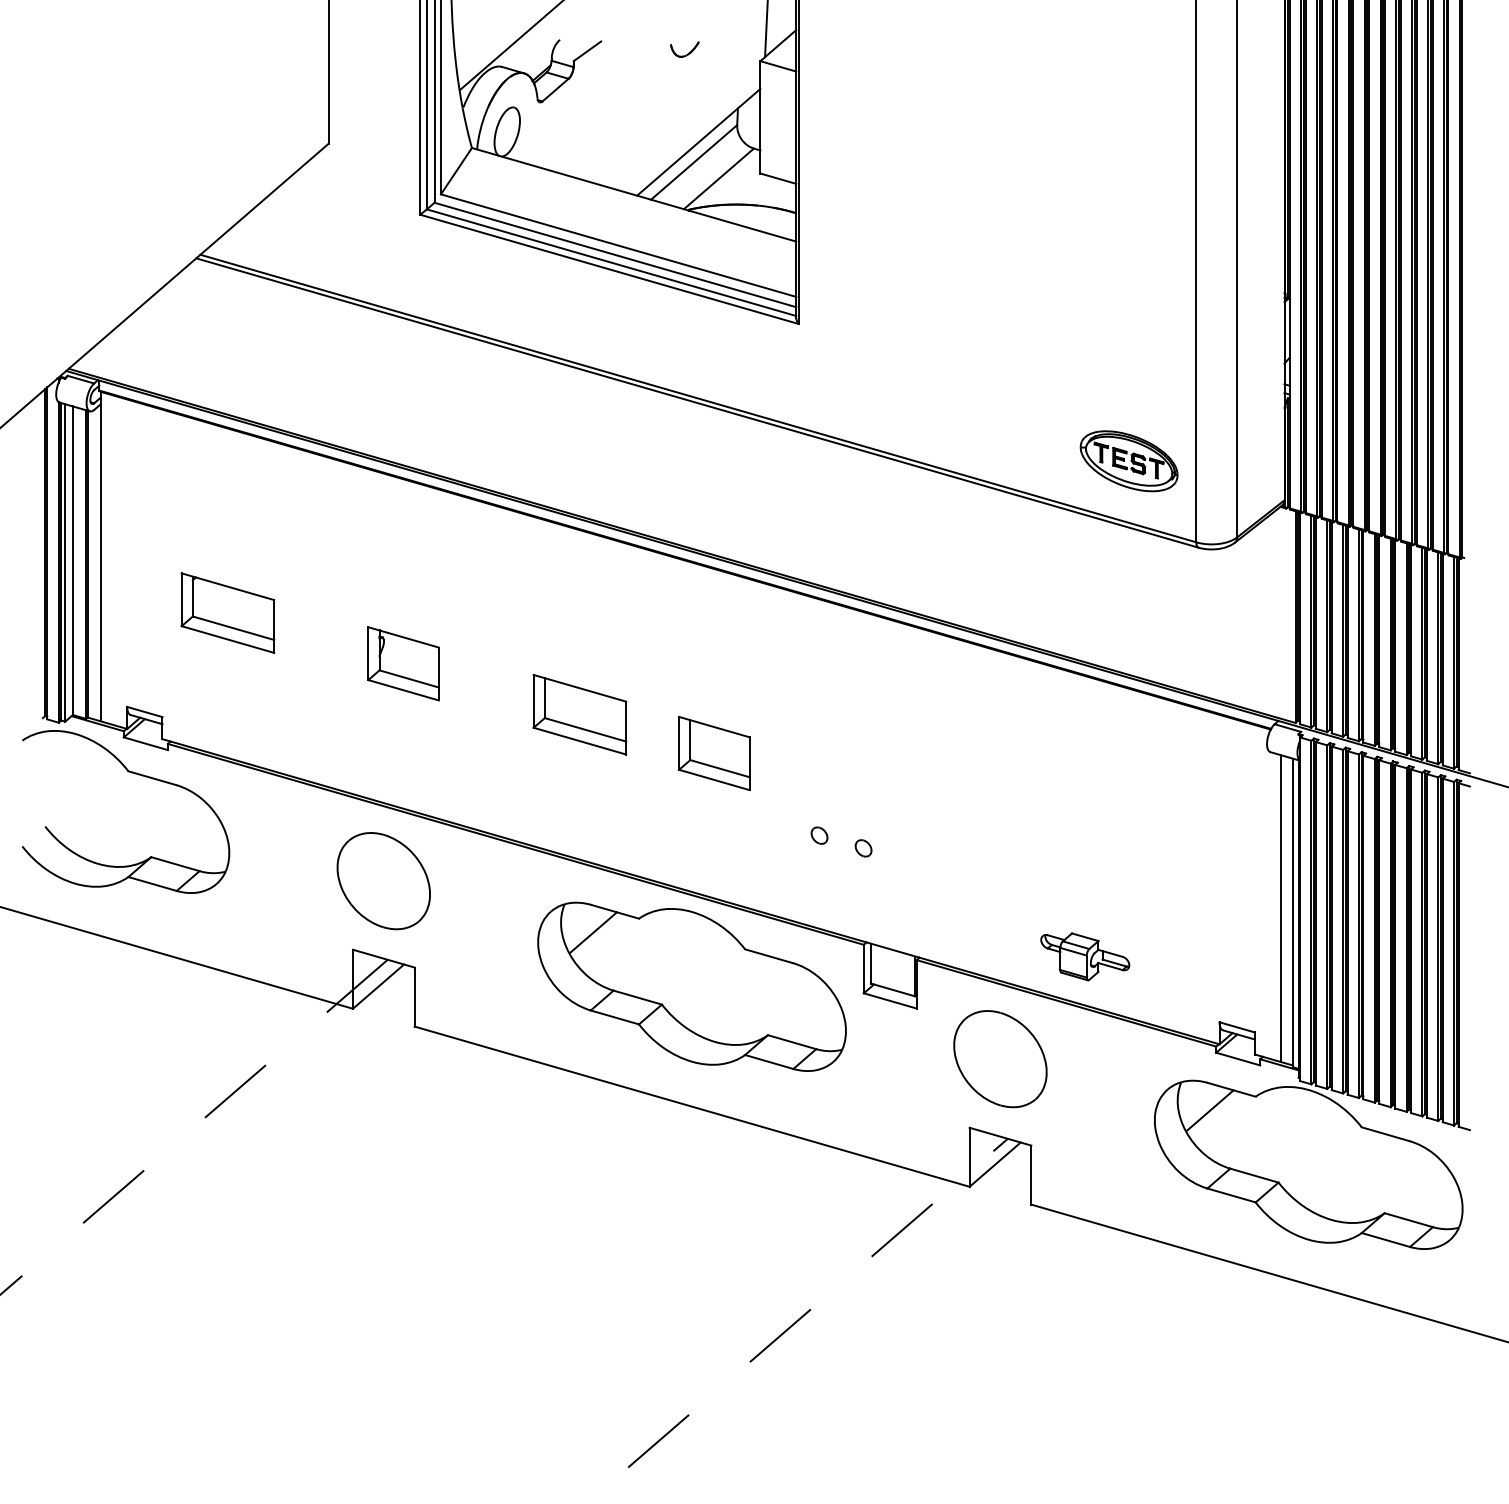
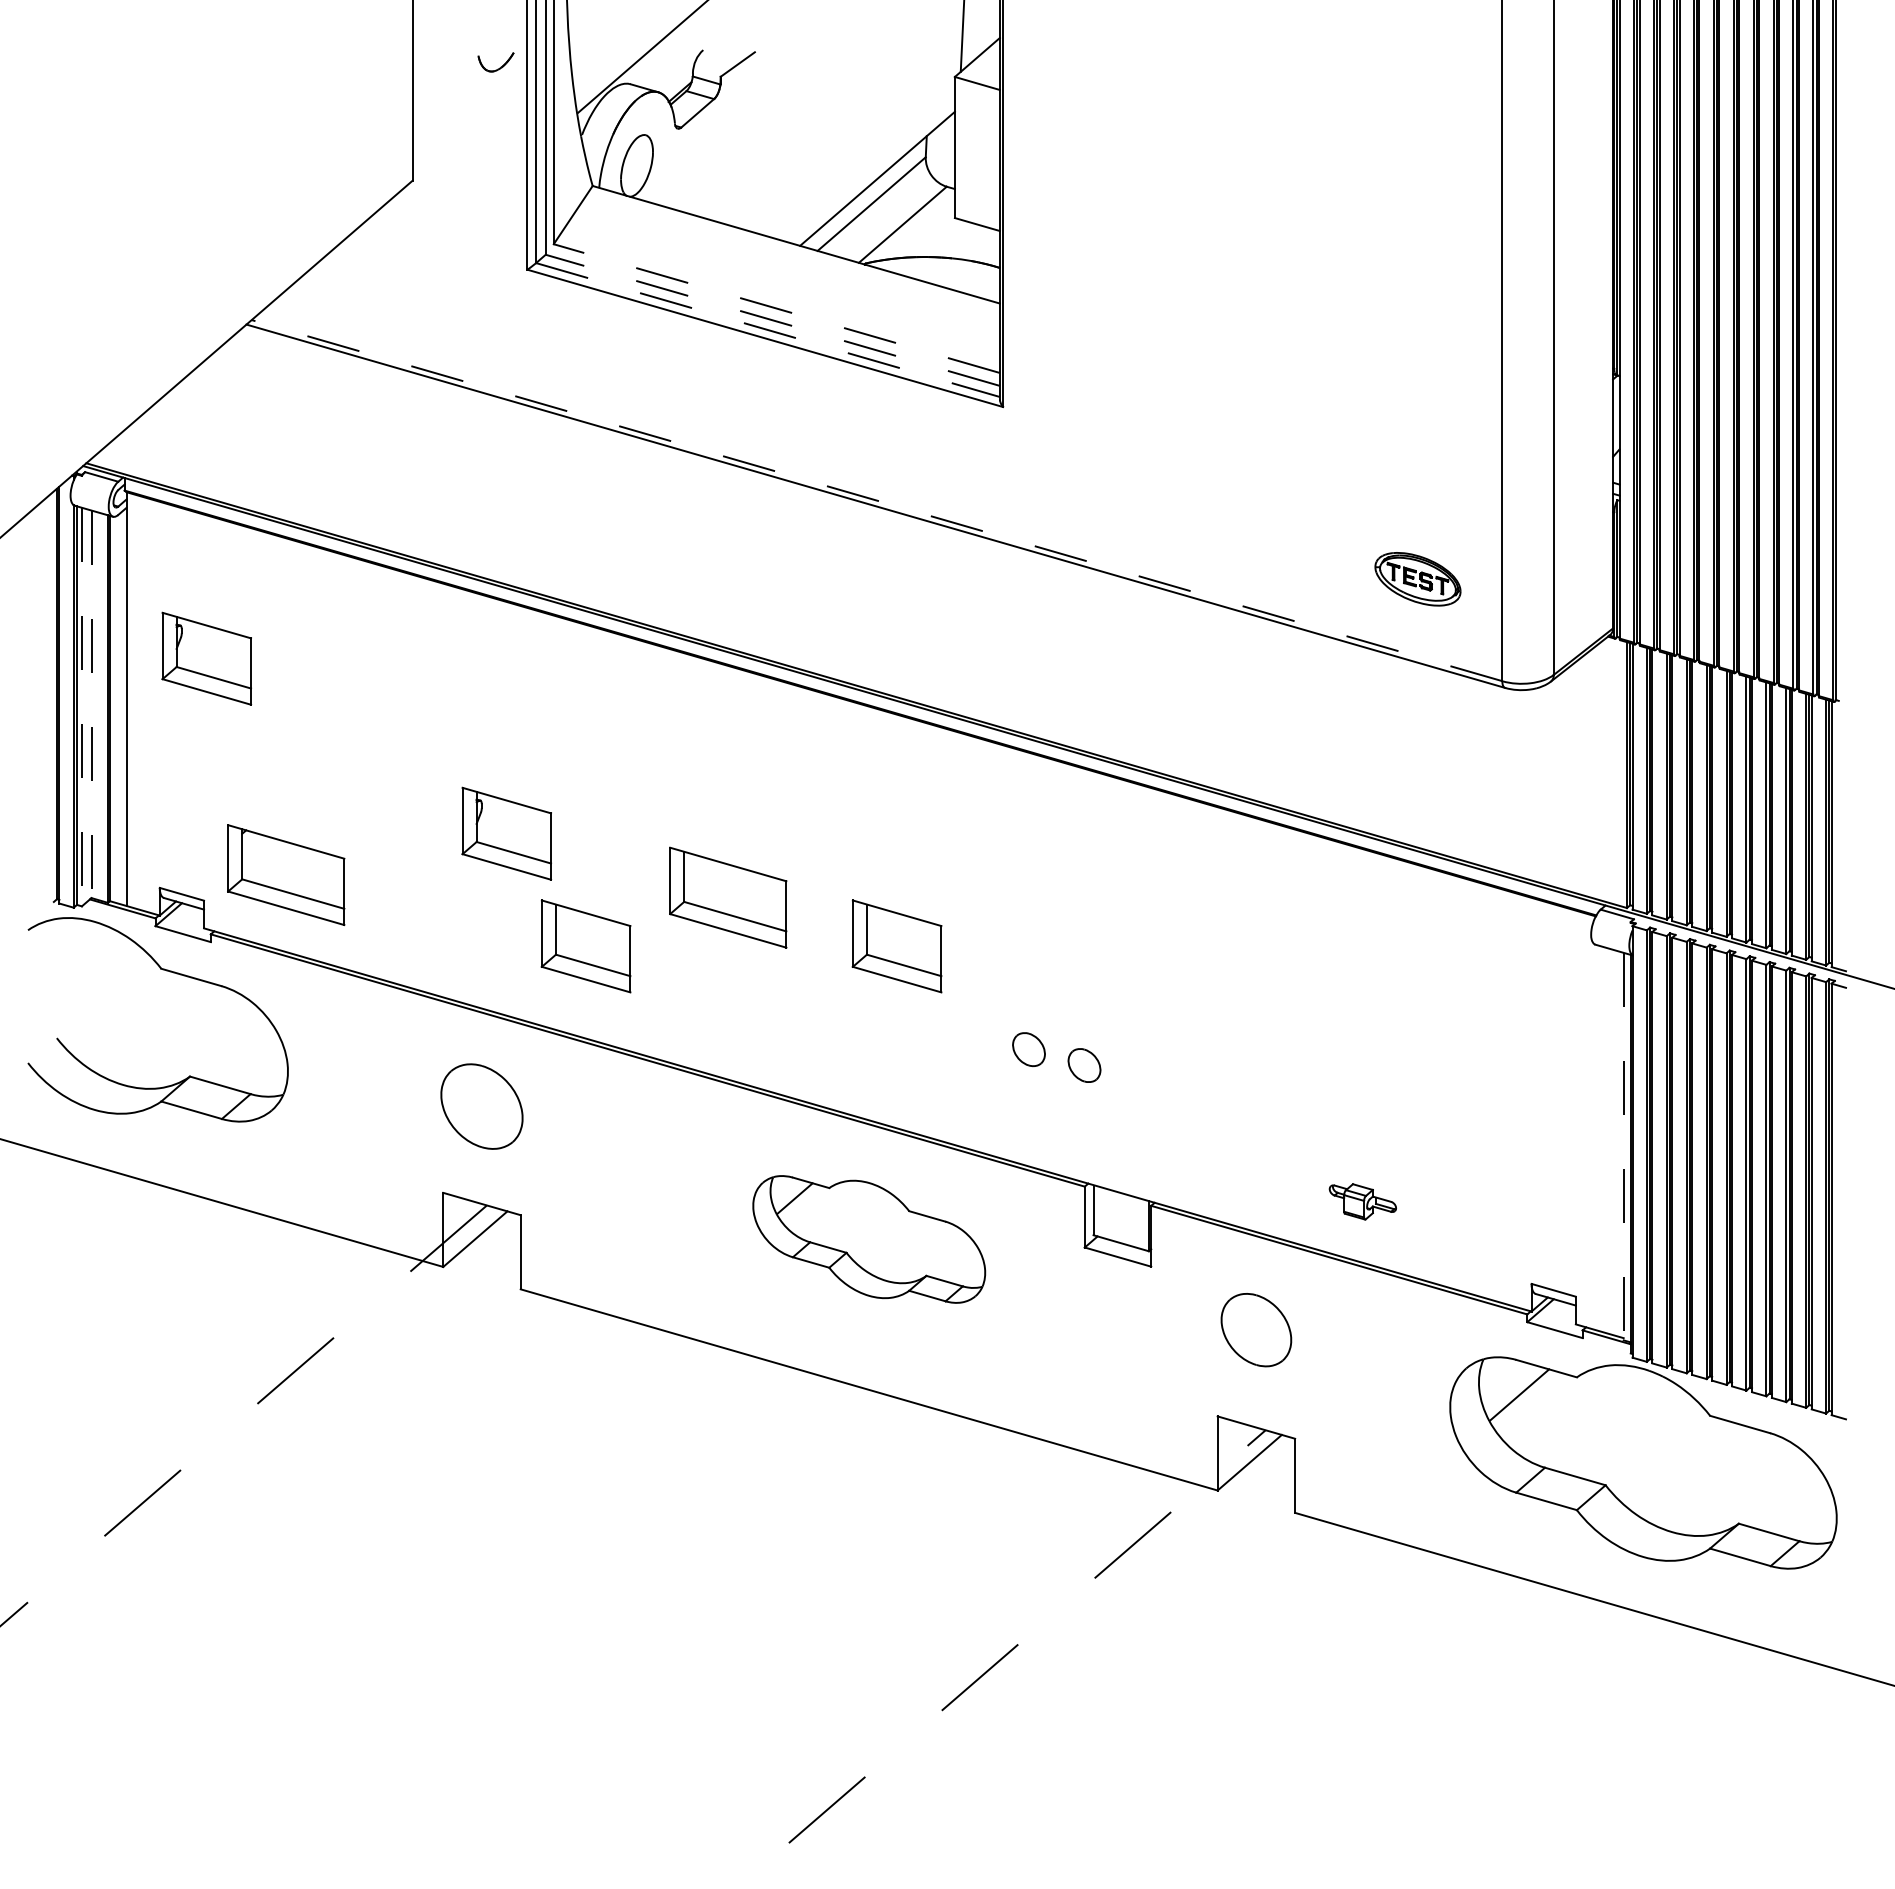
part: (688, 52) -> (500, 66), moved
line: (618, 245) -> (776, 308), solid -> dashed
line: (615, 255) -> (772, 320), solid -> dashed
line: (611, 263) -> (768, 330), solid -> dashed
line: (698, 398) -> (877, 500), solid -> dashed
part: (1128, 460) -> (1417, 578), size x0.7
part: (164, 524) -> (206, 658), added
line: (72, 560) -> (91, 704), solid -> dashed
line: (64, 563) -> (81, 707), solid -> dashed
part: (228, 612) -> (286, 874), moved
part: (466, 753) -> (585, 946), added
part: (819, 835) -> (1029, 1049), size x1.6
part: (863, 848) -> (1084, 1065), size x1.6
part: (383, 881) -> (481, 1106), size x0.7
line: (1281, 908) -> (1609, 1140), removed
line: (1292, 912) -> (1623, 1146), solid -> dashed
part: (1084, 956) -> (1362, 1201), size x0.6
part: (692, 986) -> (869, 1239), size x0.6
part: (1000, 1058) -> (1256, 1329), size x0.6

